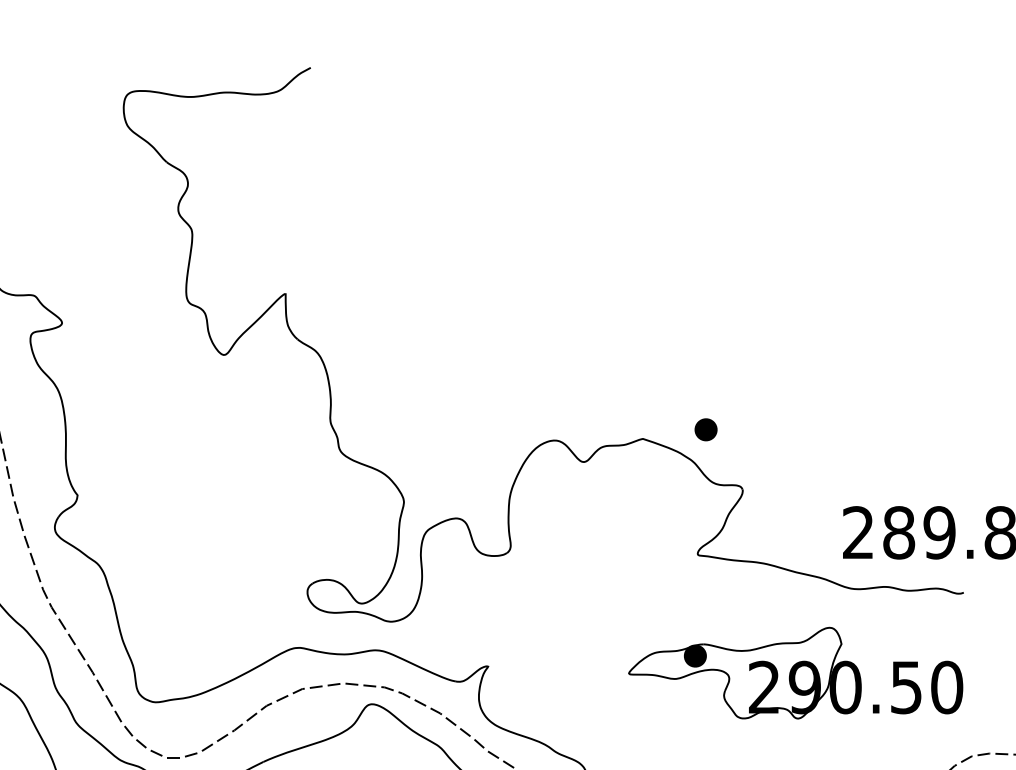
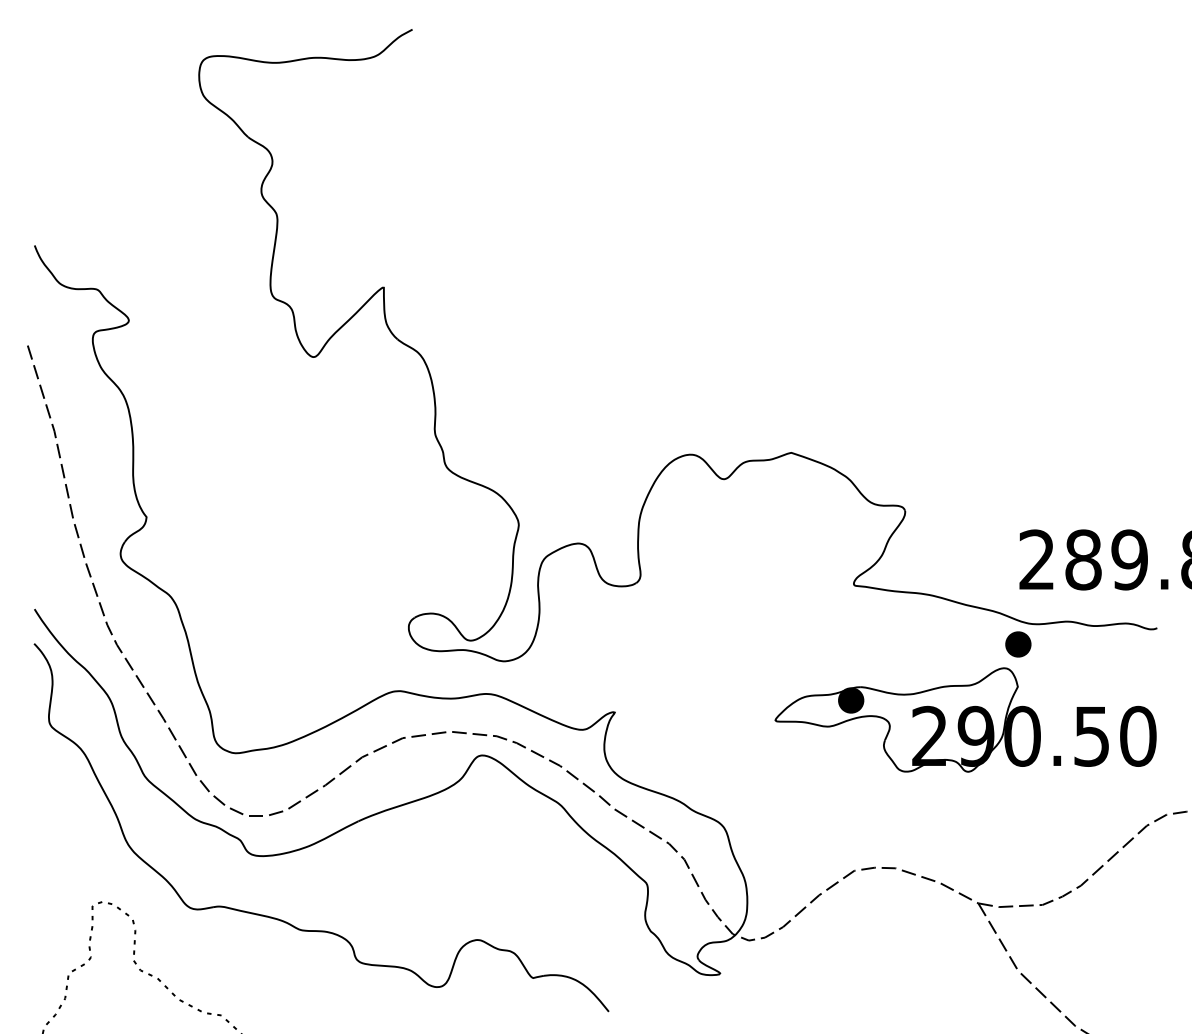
part: (706, 429) -> (1018, 644), moved

